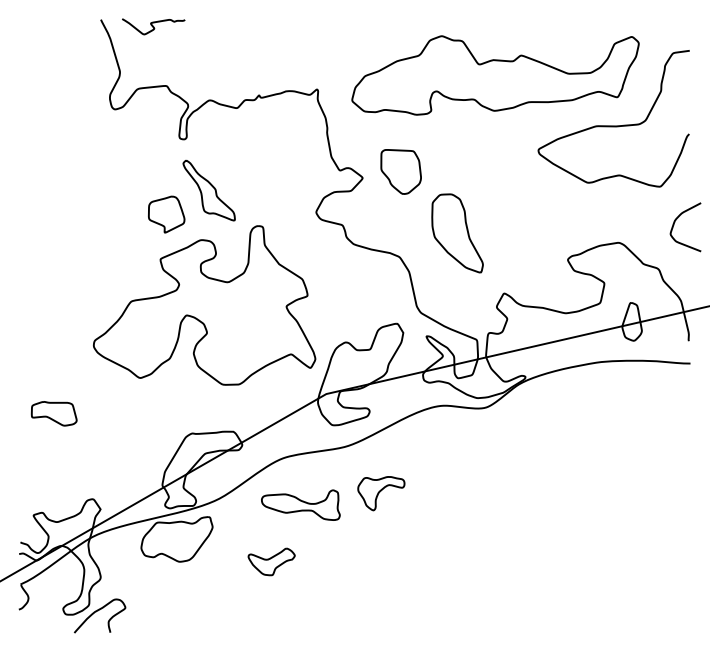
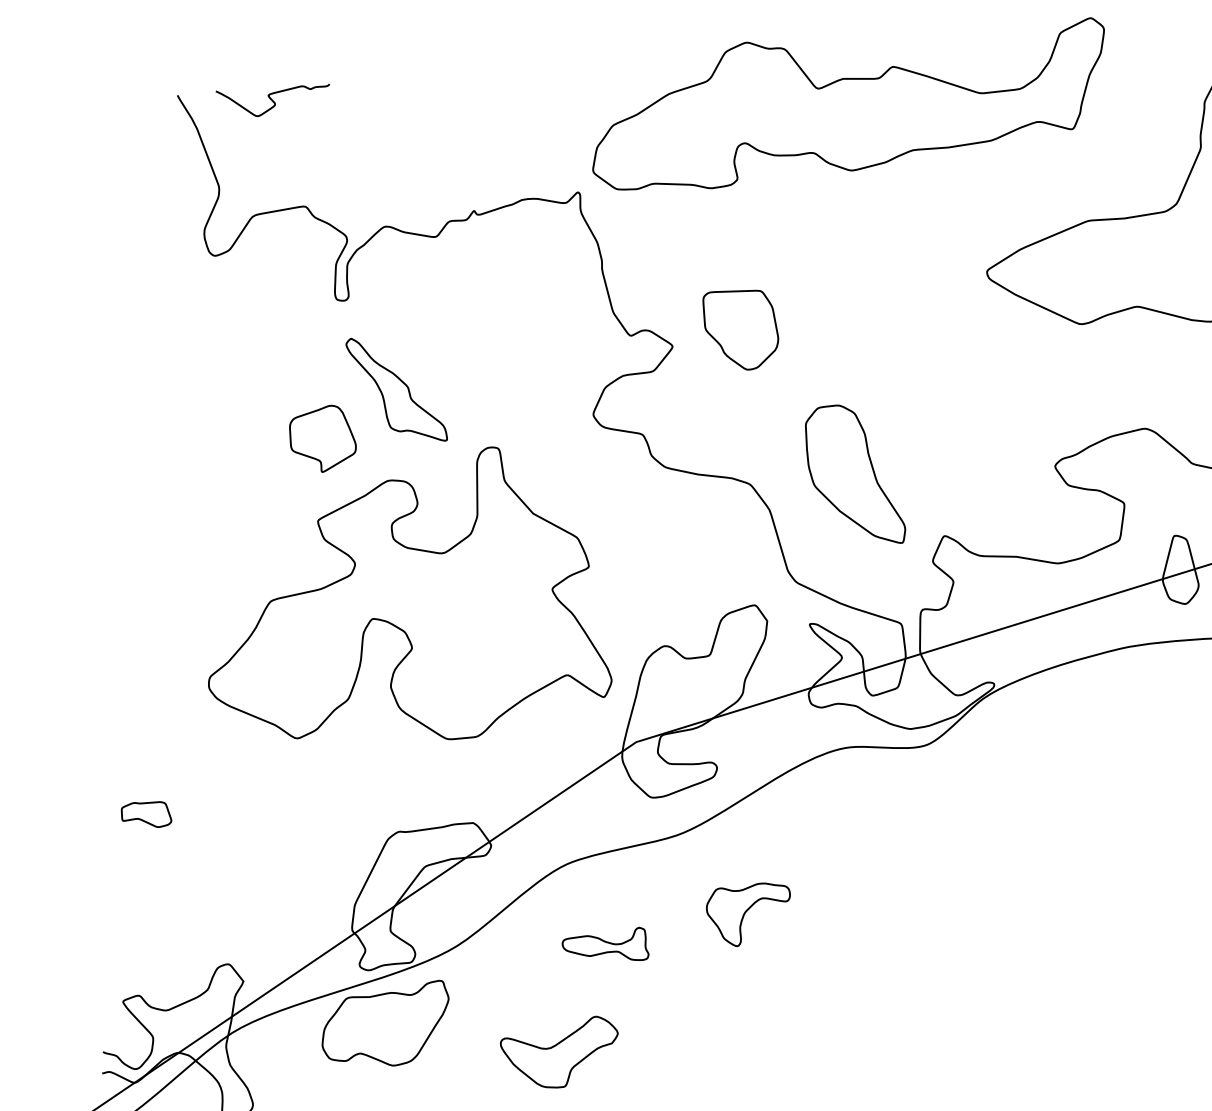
part: (495, 75) -> (848, 106), moved
part: (457, 233) -> (854, 475), moved
part: (53, 413) -> (145, 814), size x0.6
part: (300, 504) -> (604, 945), size x0.6
part: (271, 561) -> (559, 1052), size x1.4

